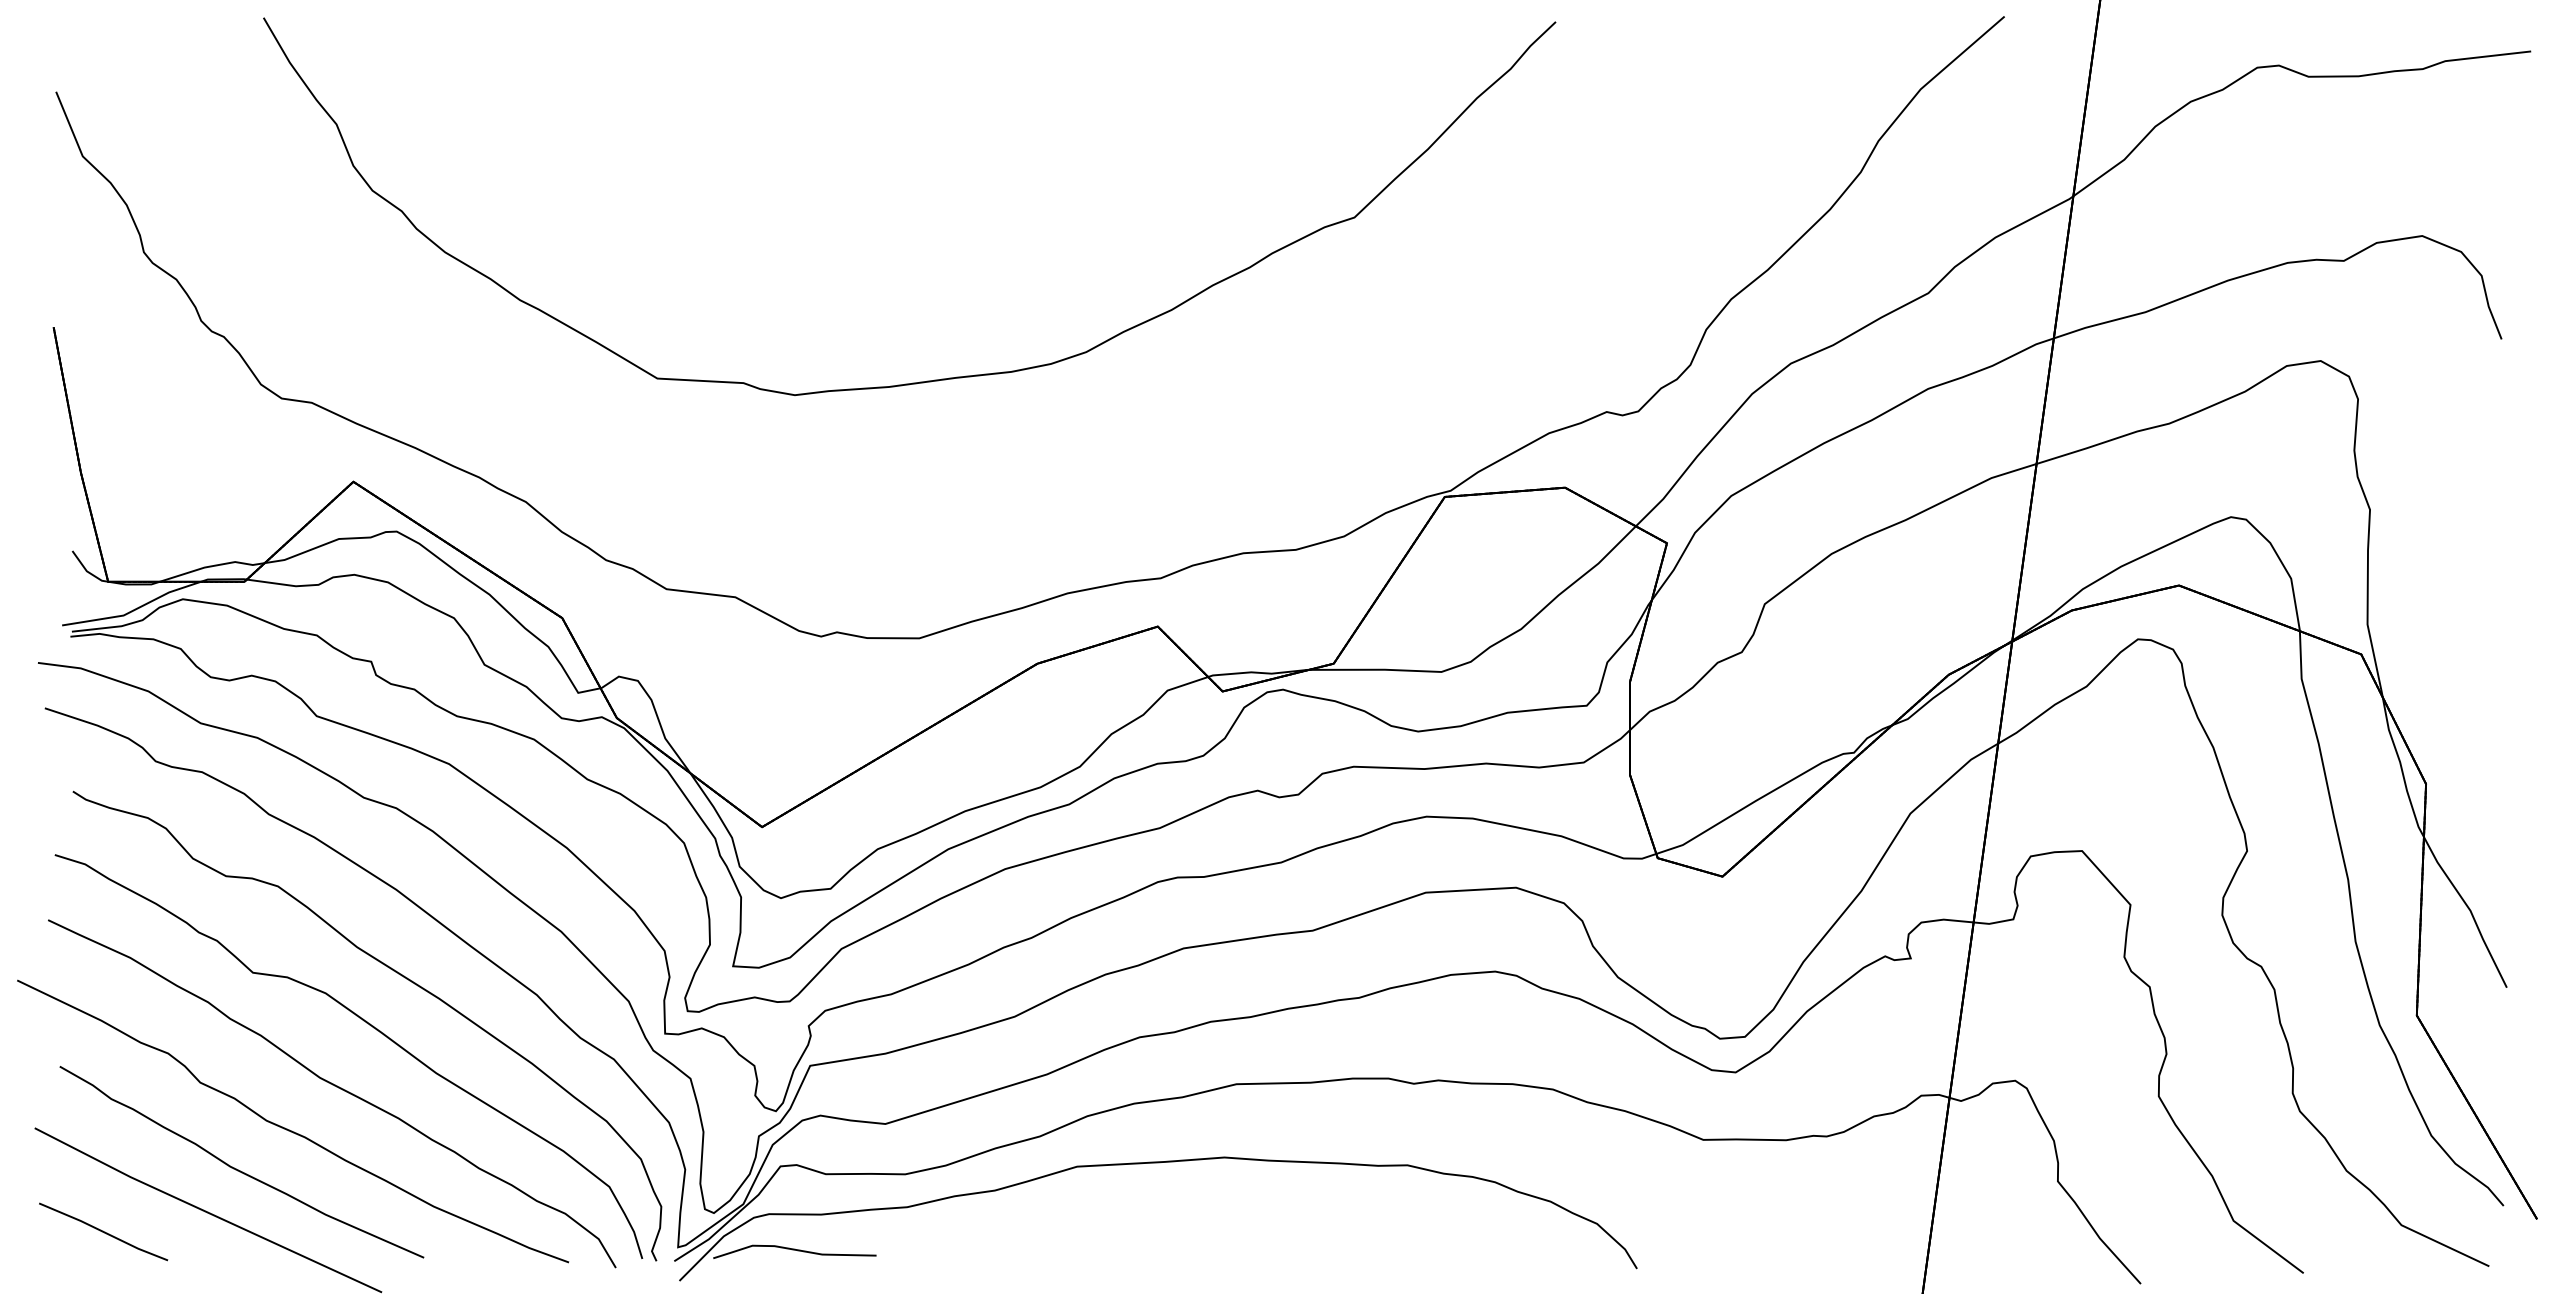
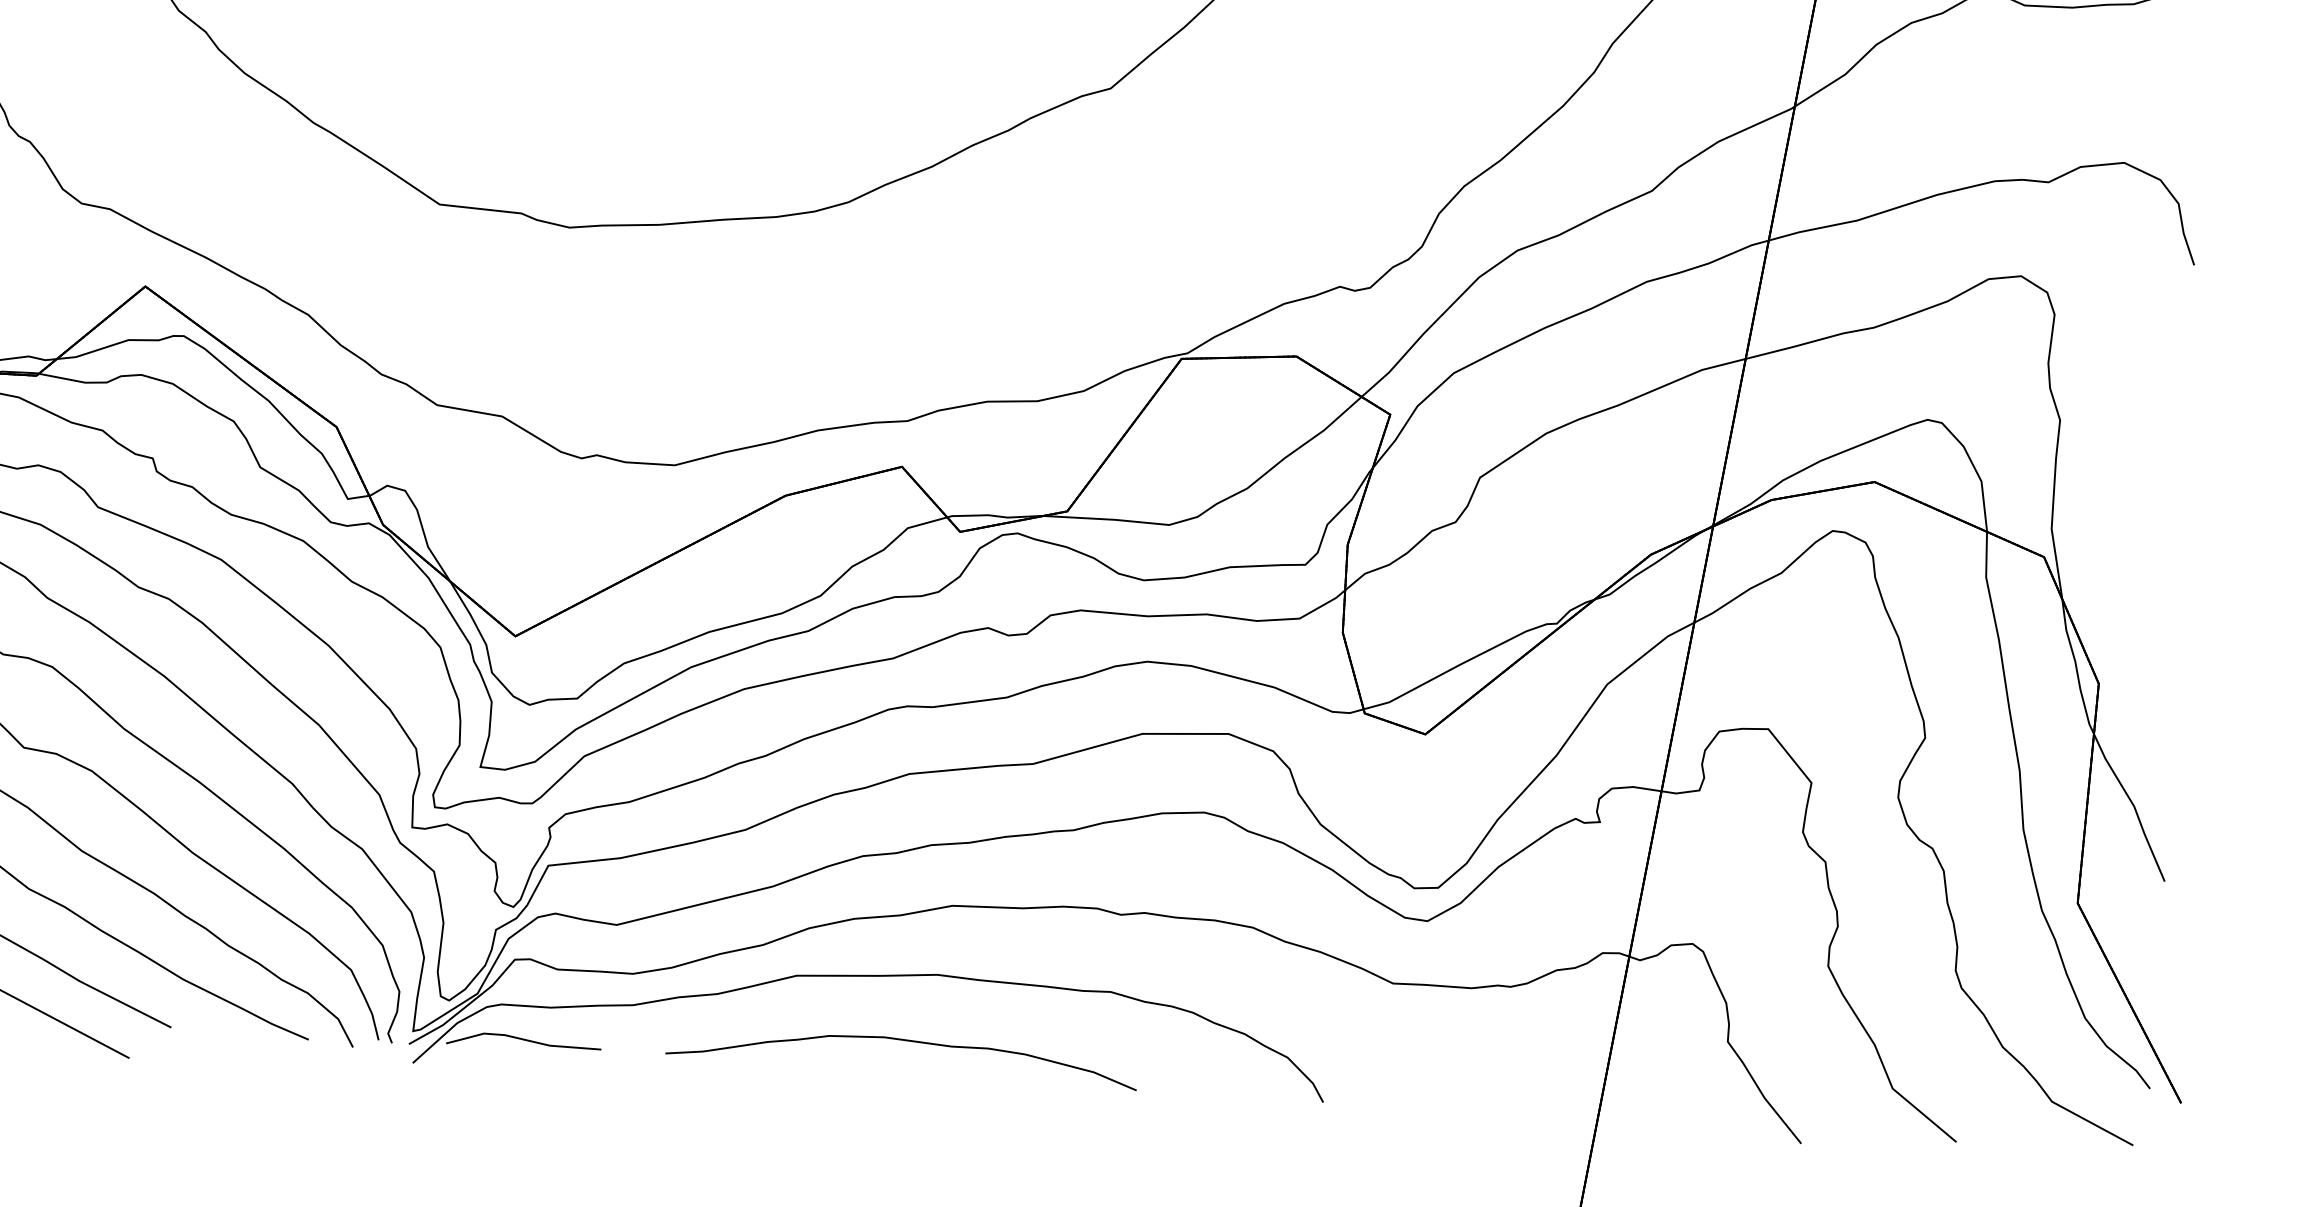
curve: (1197, 1229) -> (907, 1041), added

